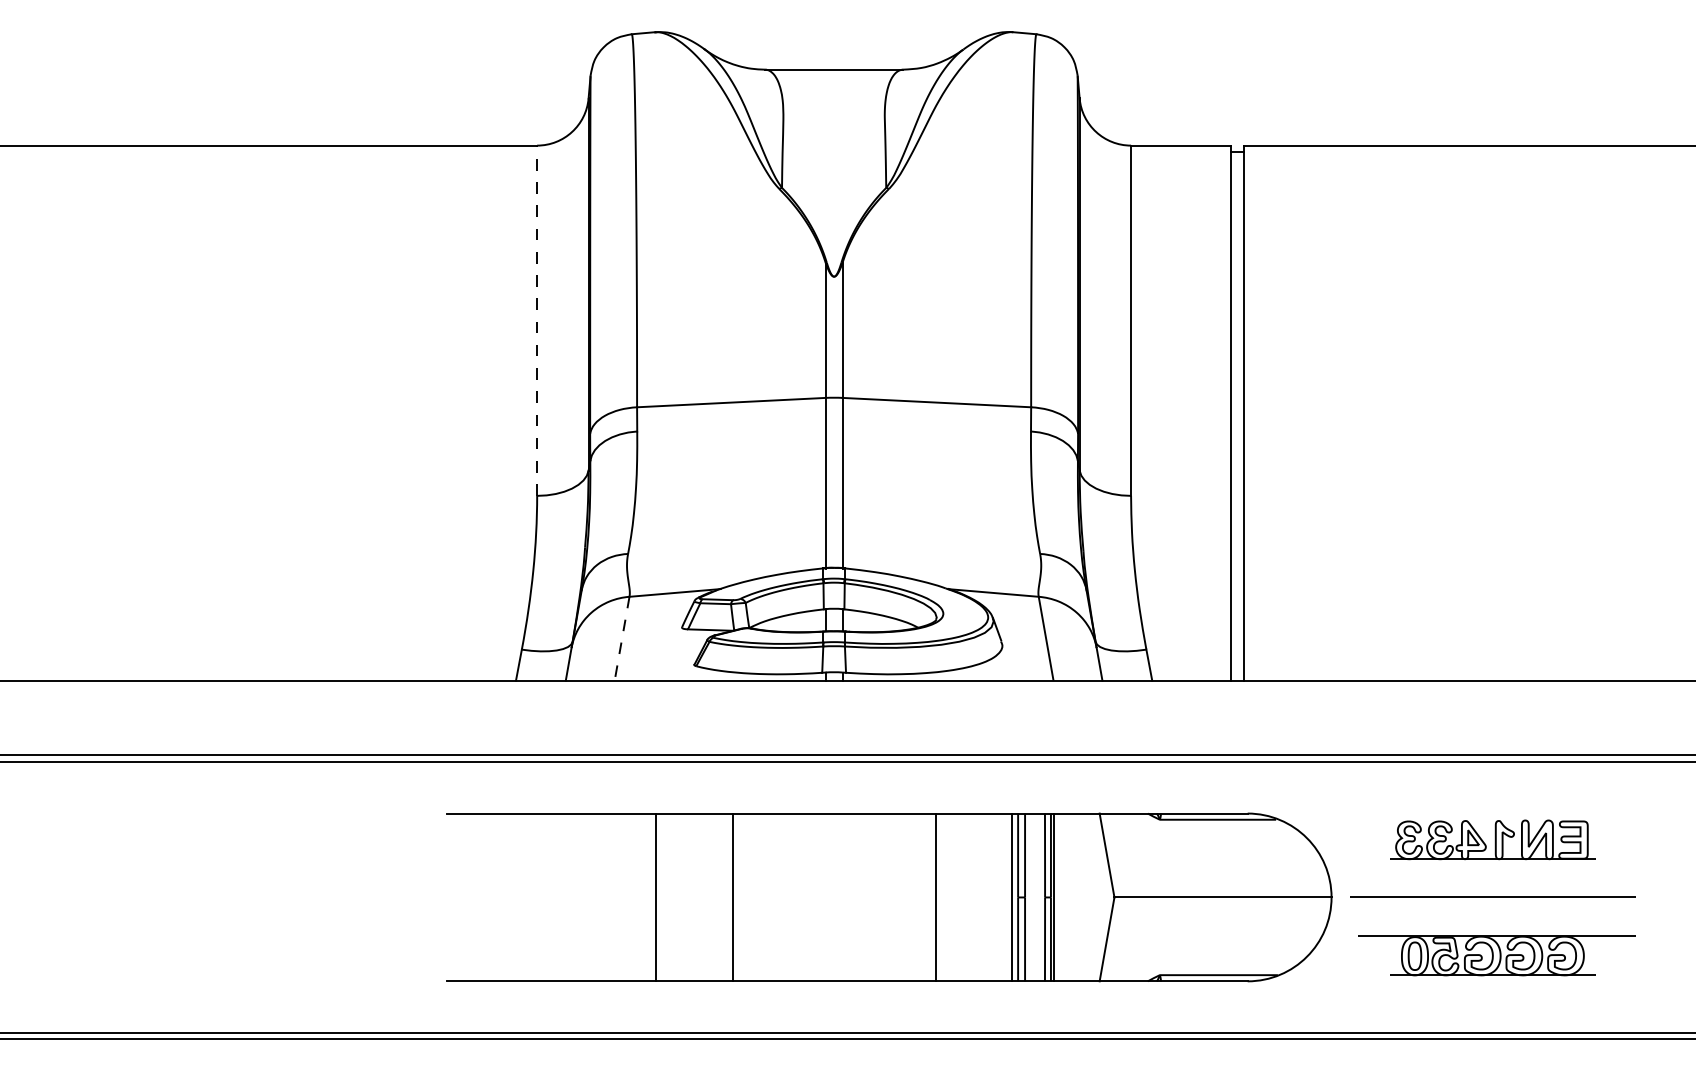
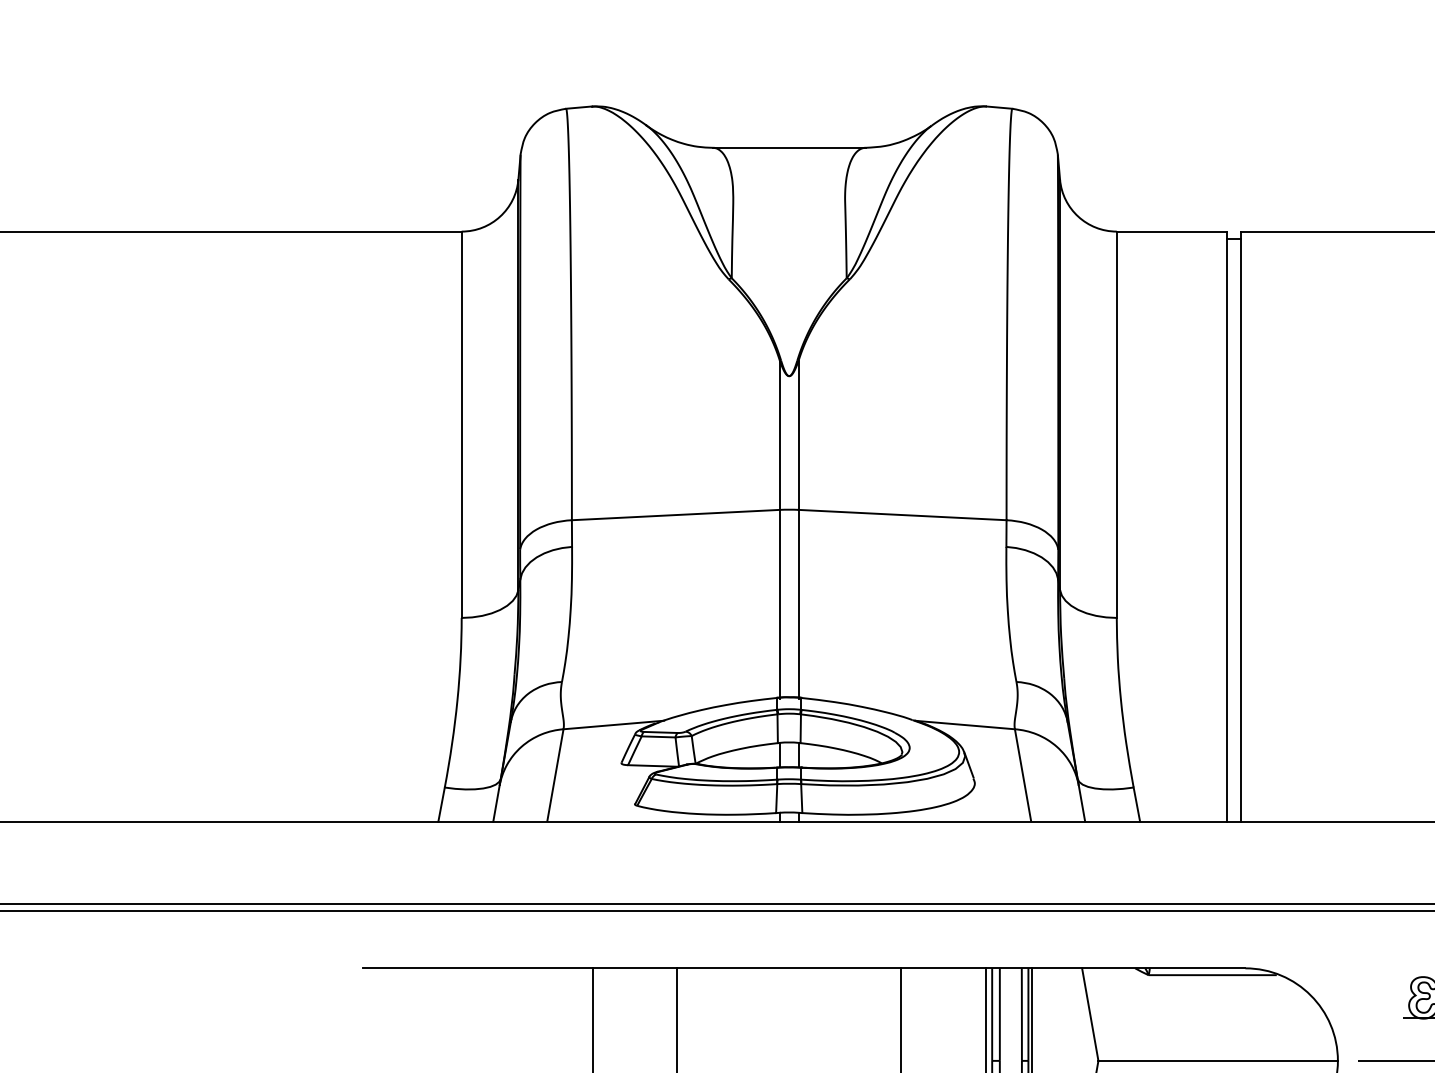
line: (537, 320) -> (462, 424), dashed -> solid
line: (621, 639) -> (554, 776), dashed -> solid

